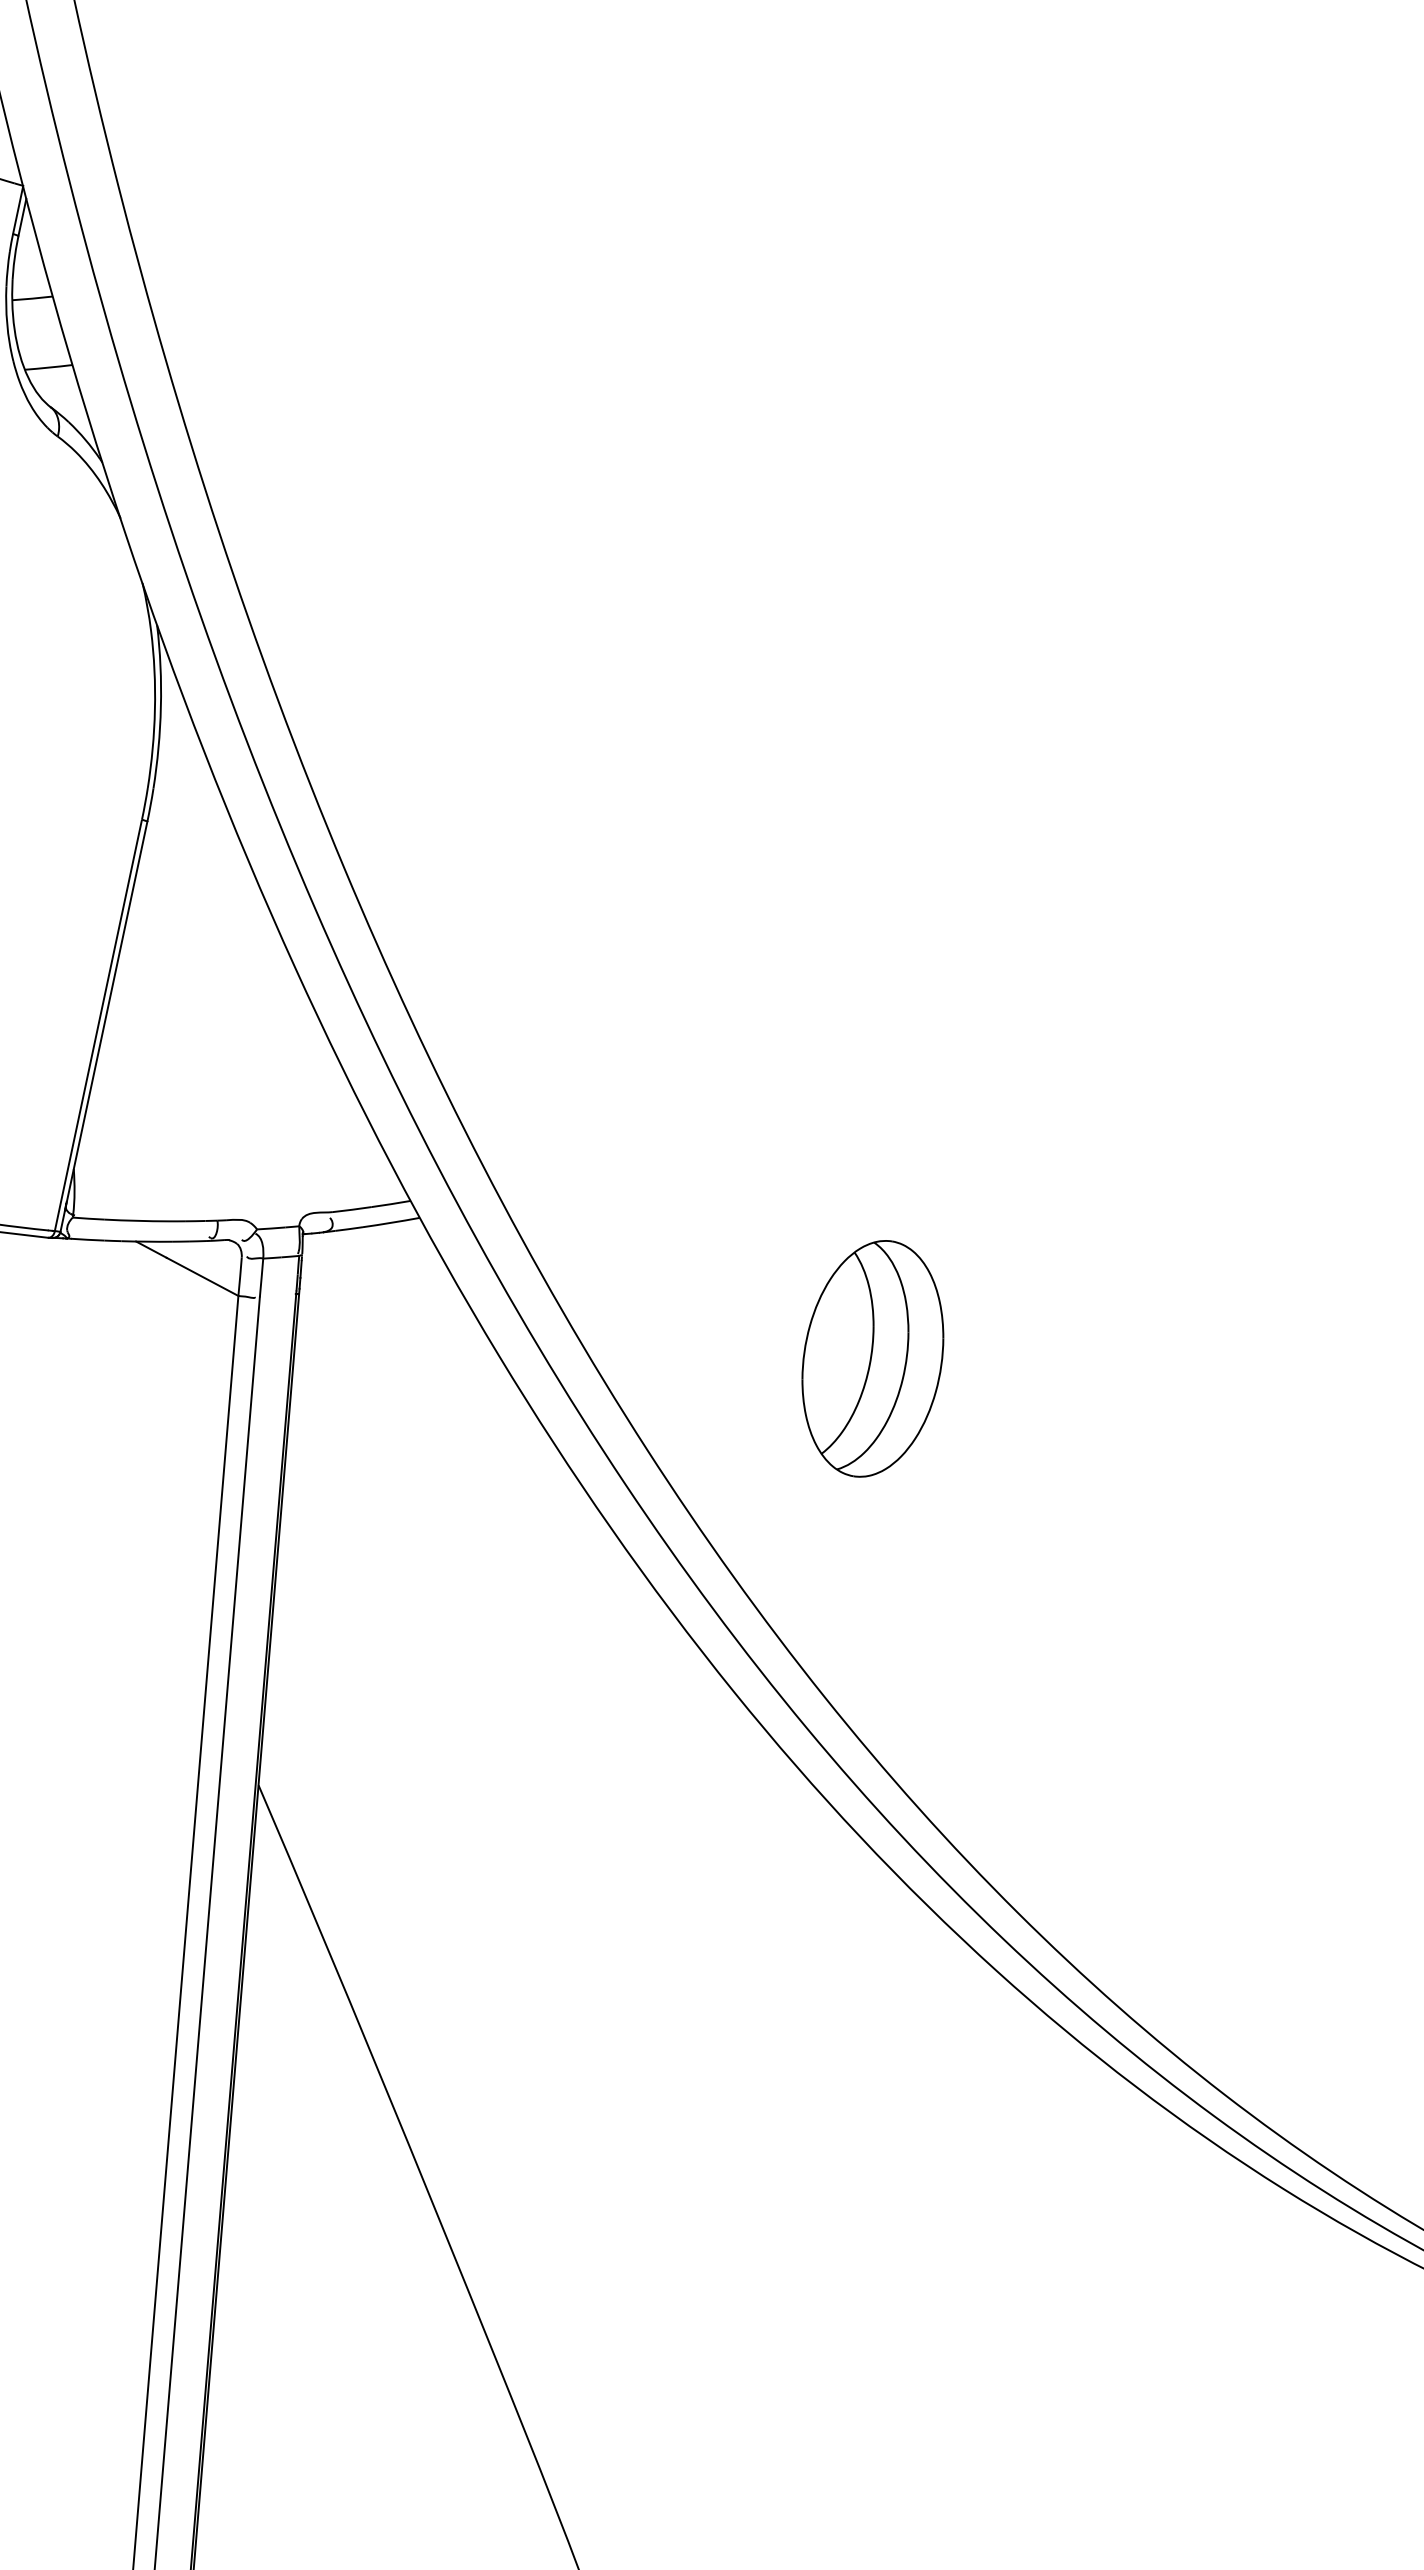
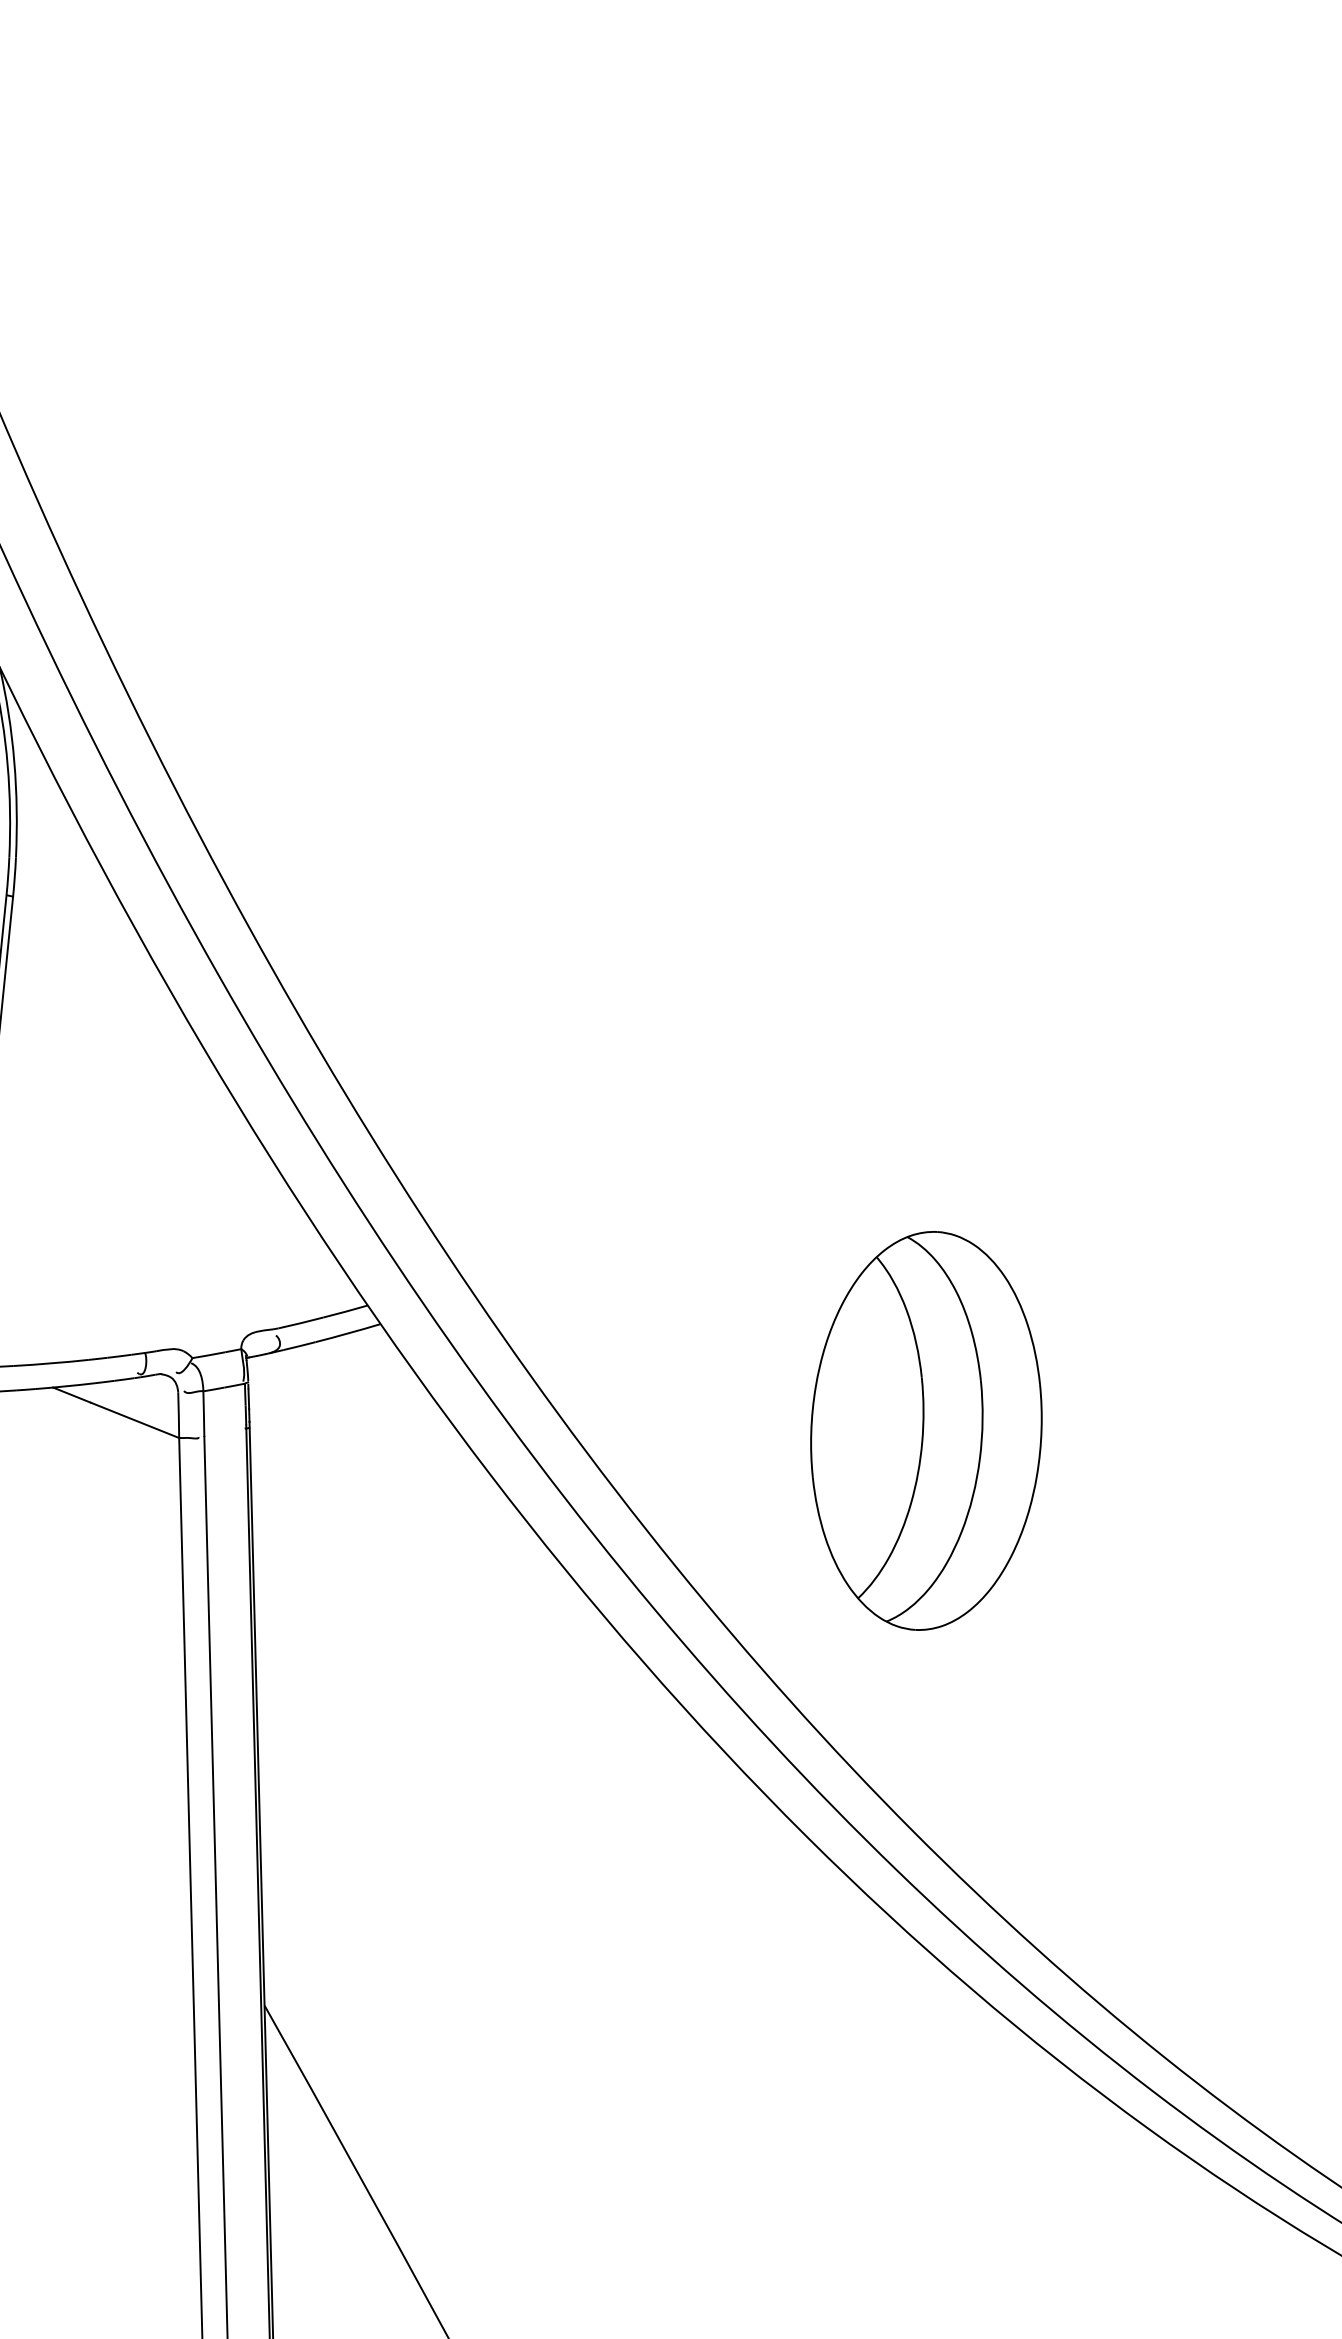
part: (872, 1358) -> (925, 1430), size x1.43

